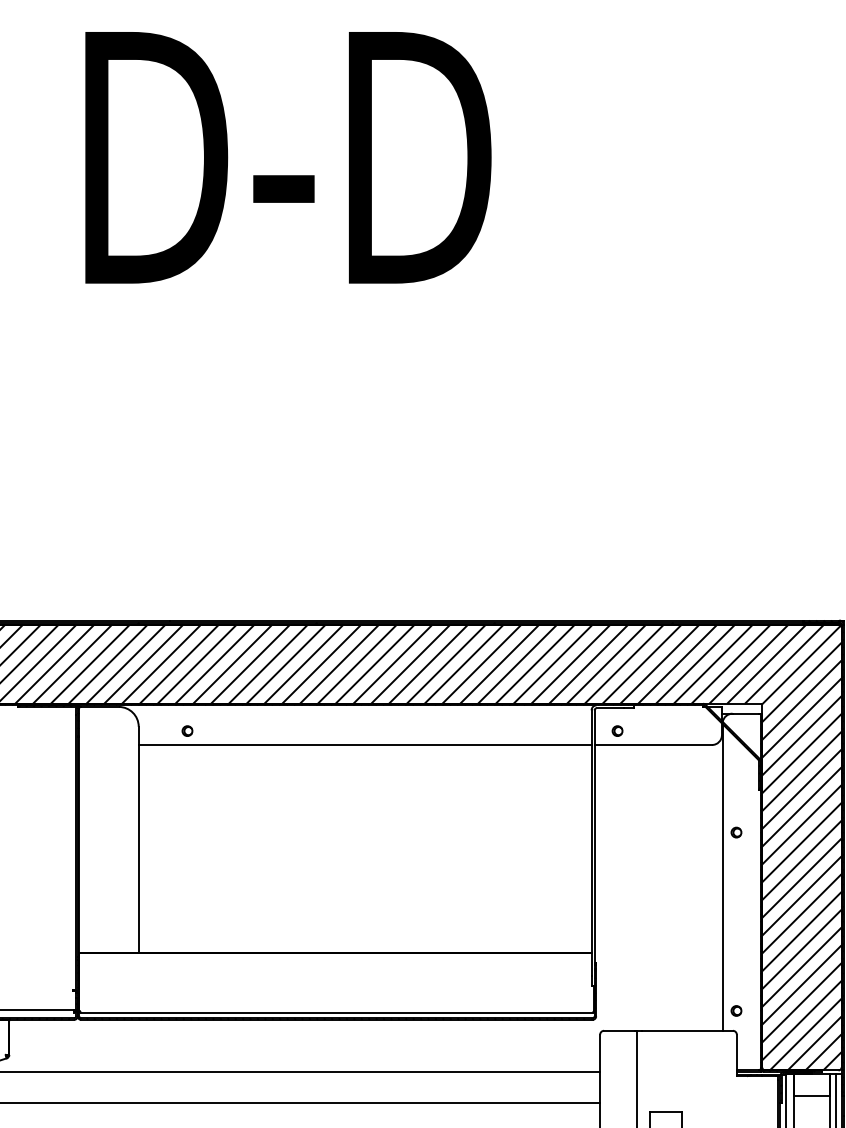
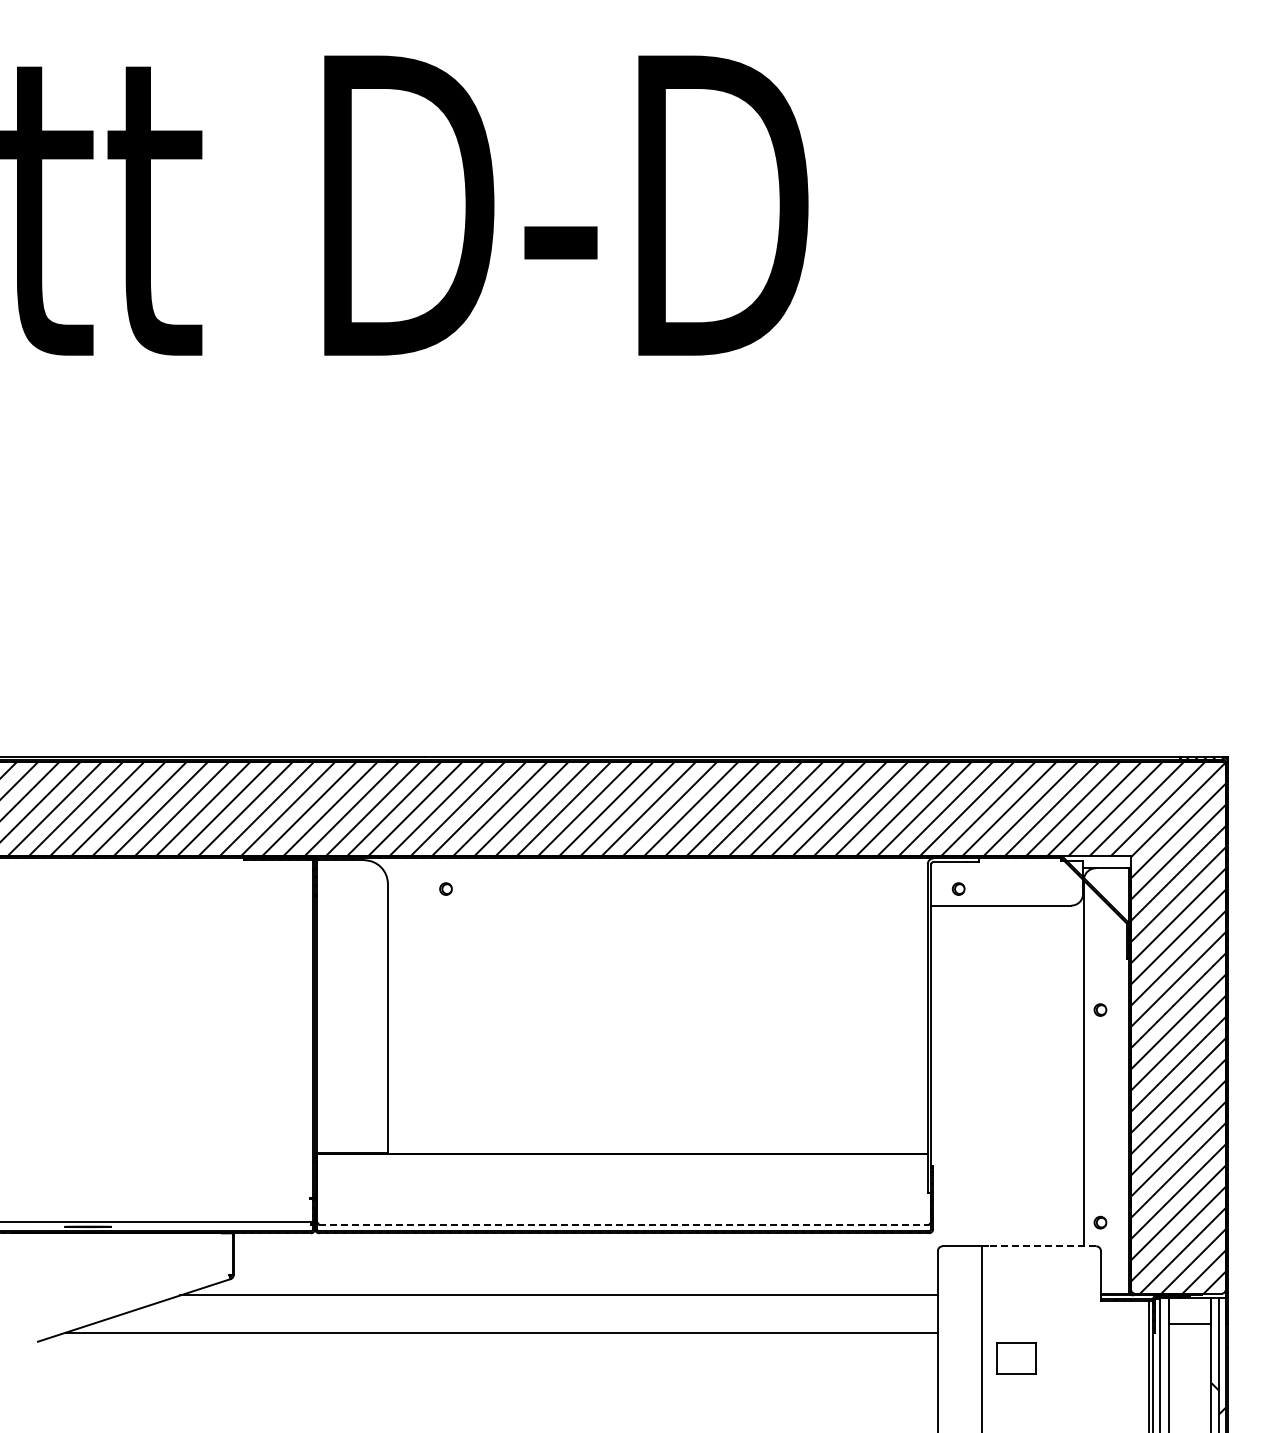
line: (364, 744) -> (657, 905), removed
line: (337, 1012) -> (624, 1224), solid -> dashed
line: (687, 1030) -> (1041, 1246), solid -> dashed

